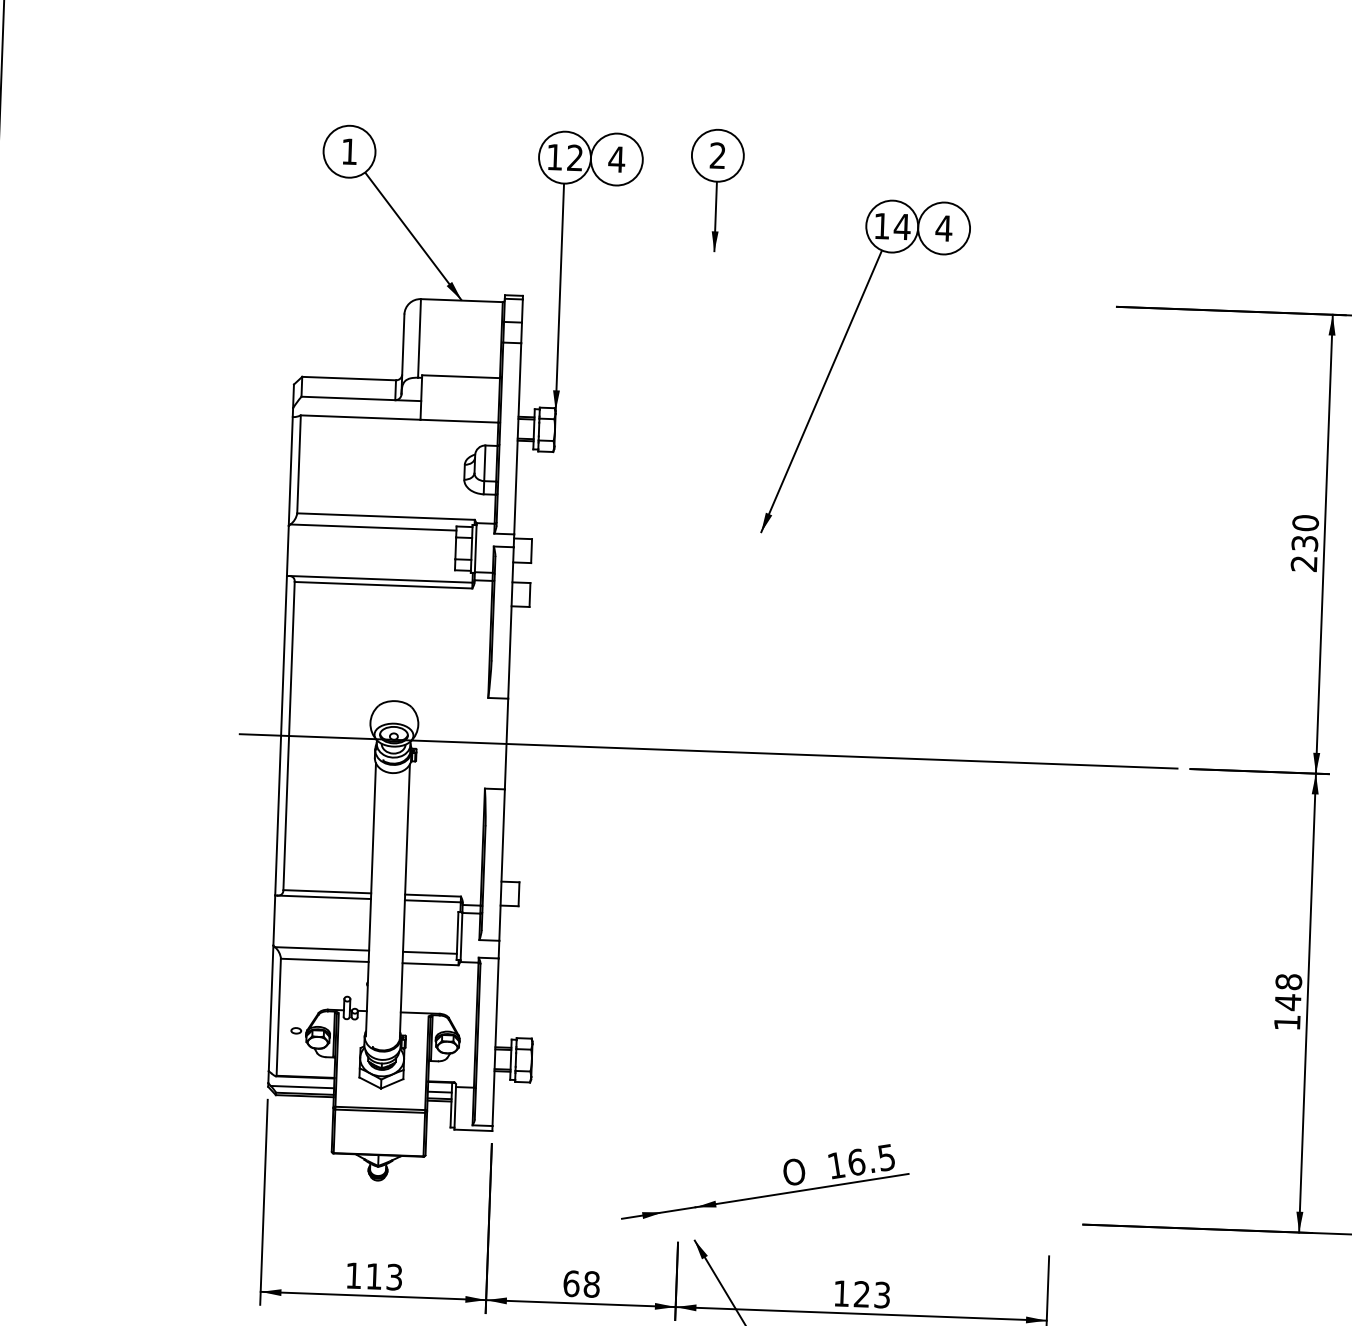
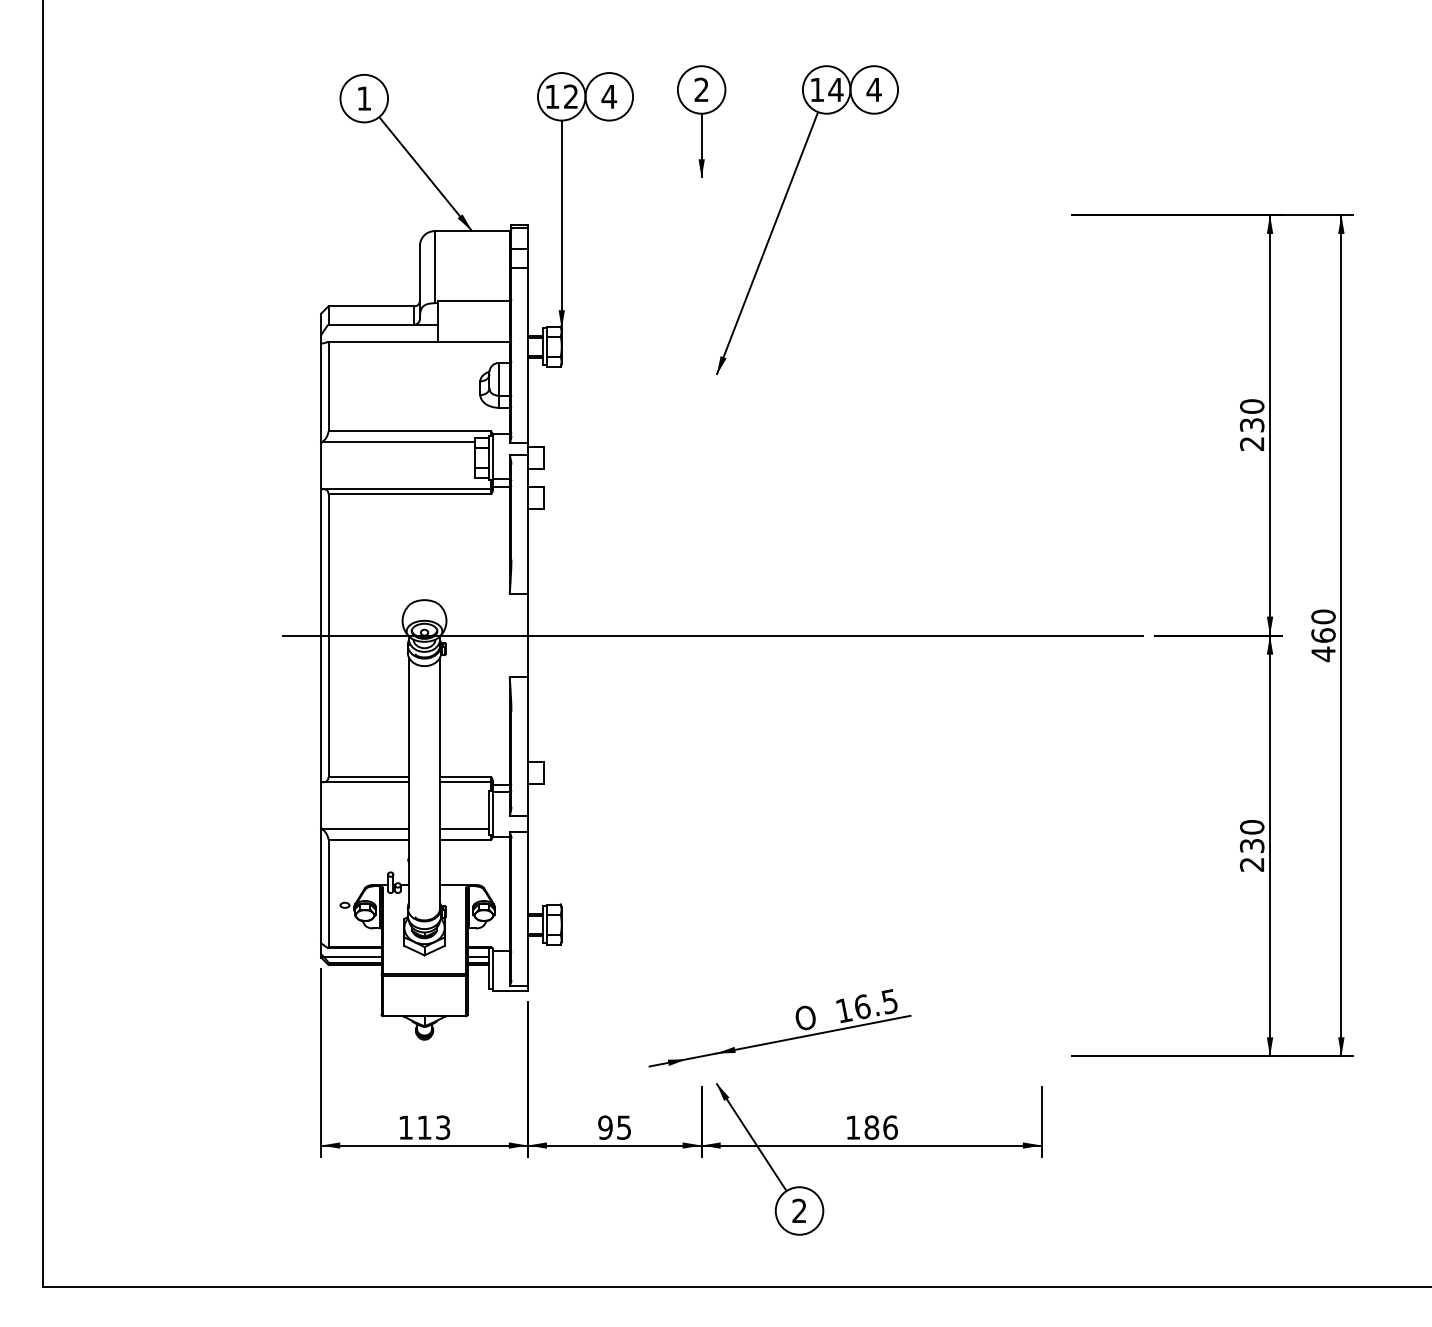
part: (838, 356) -> (781, 210), moved
text: (1287, 1001) -> (1251, 845), 148 -> 230
text: (581, 1283) -> (614, 1127), 68 -> 95
text: (871, 1294) -> (880, 1127), 123 -> 186

